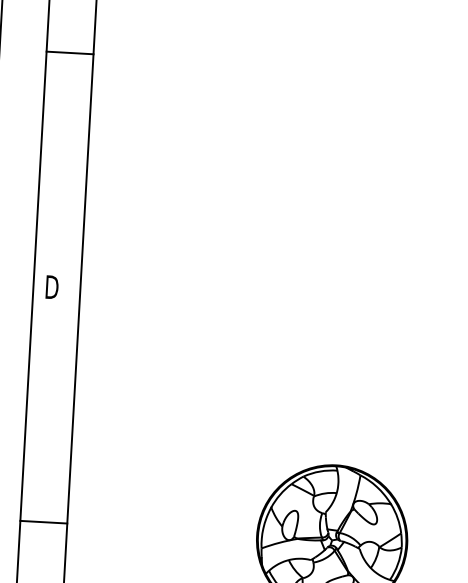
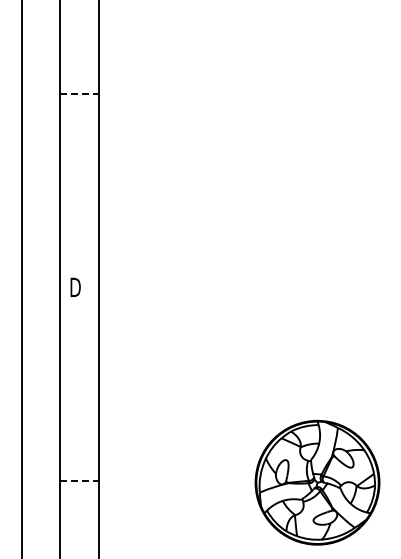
line: (71, 52) -> (80, 93), solid -> dashed
line: (44, 522) -> (80, 481), solid -> dashed

